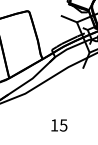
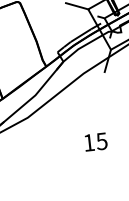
text: (59, 125) -> (96, 142), moved

